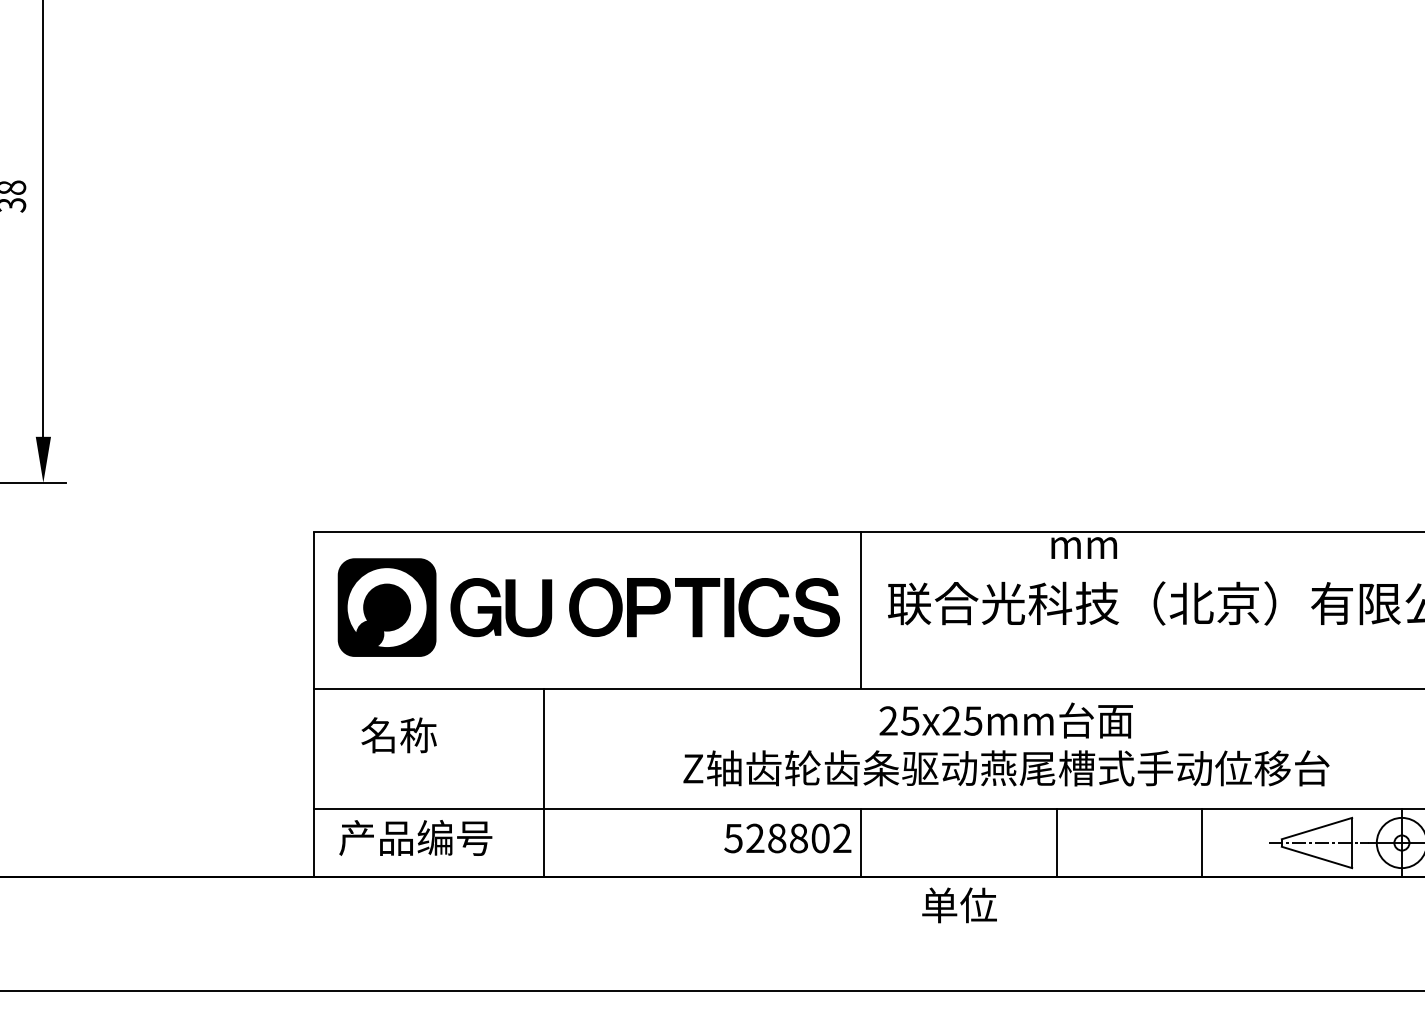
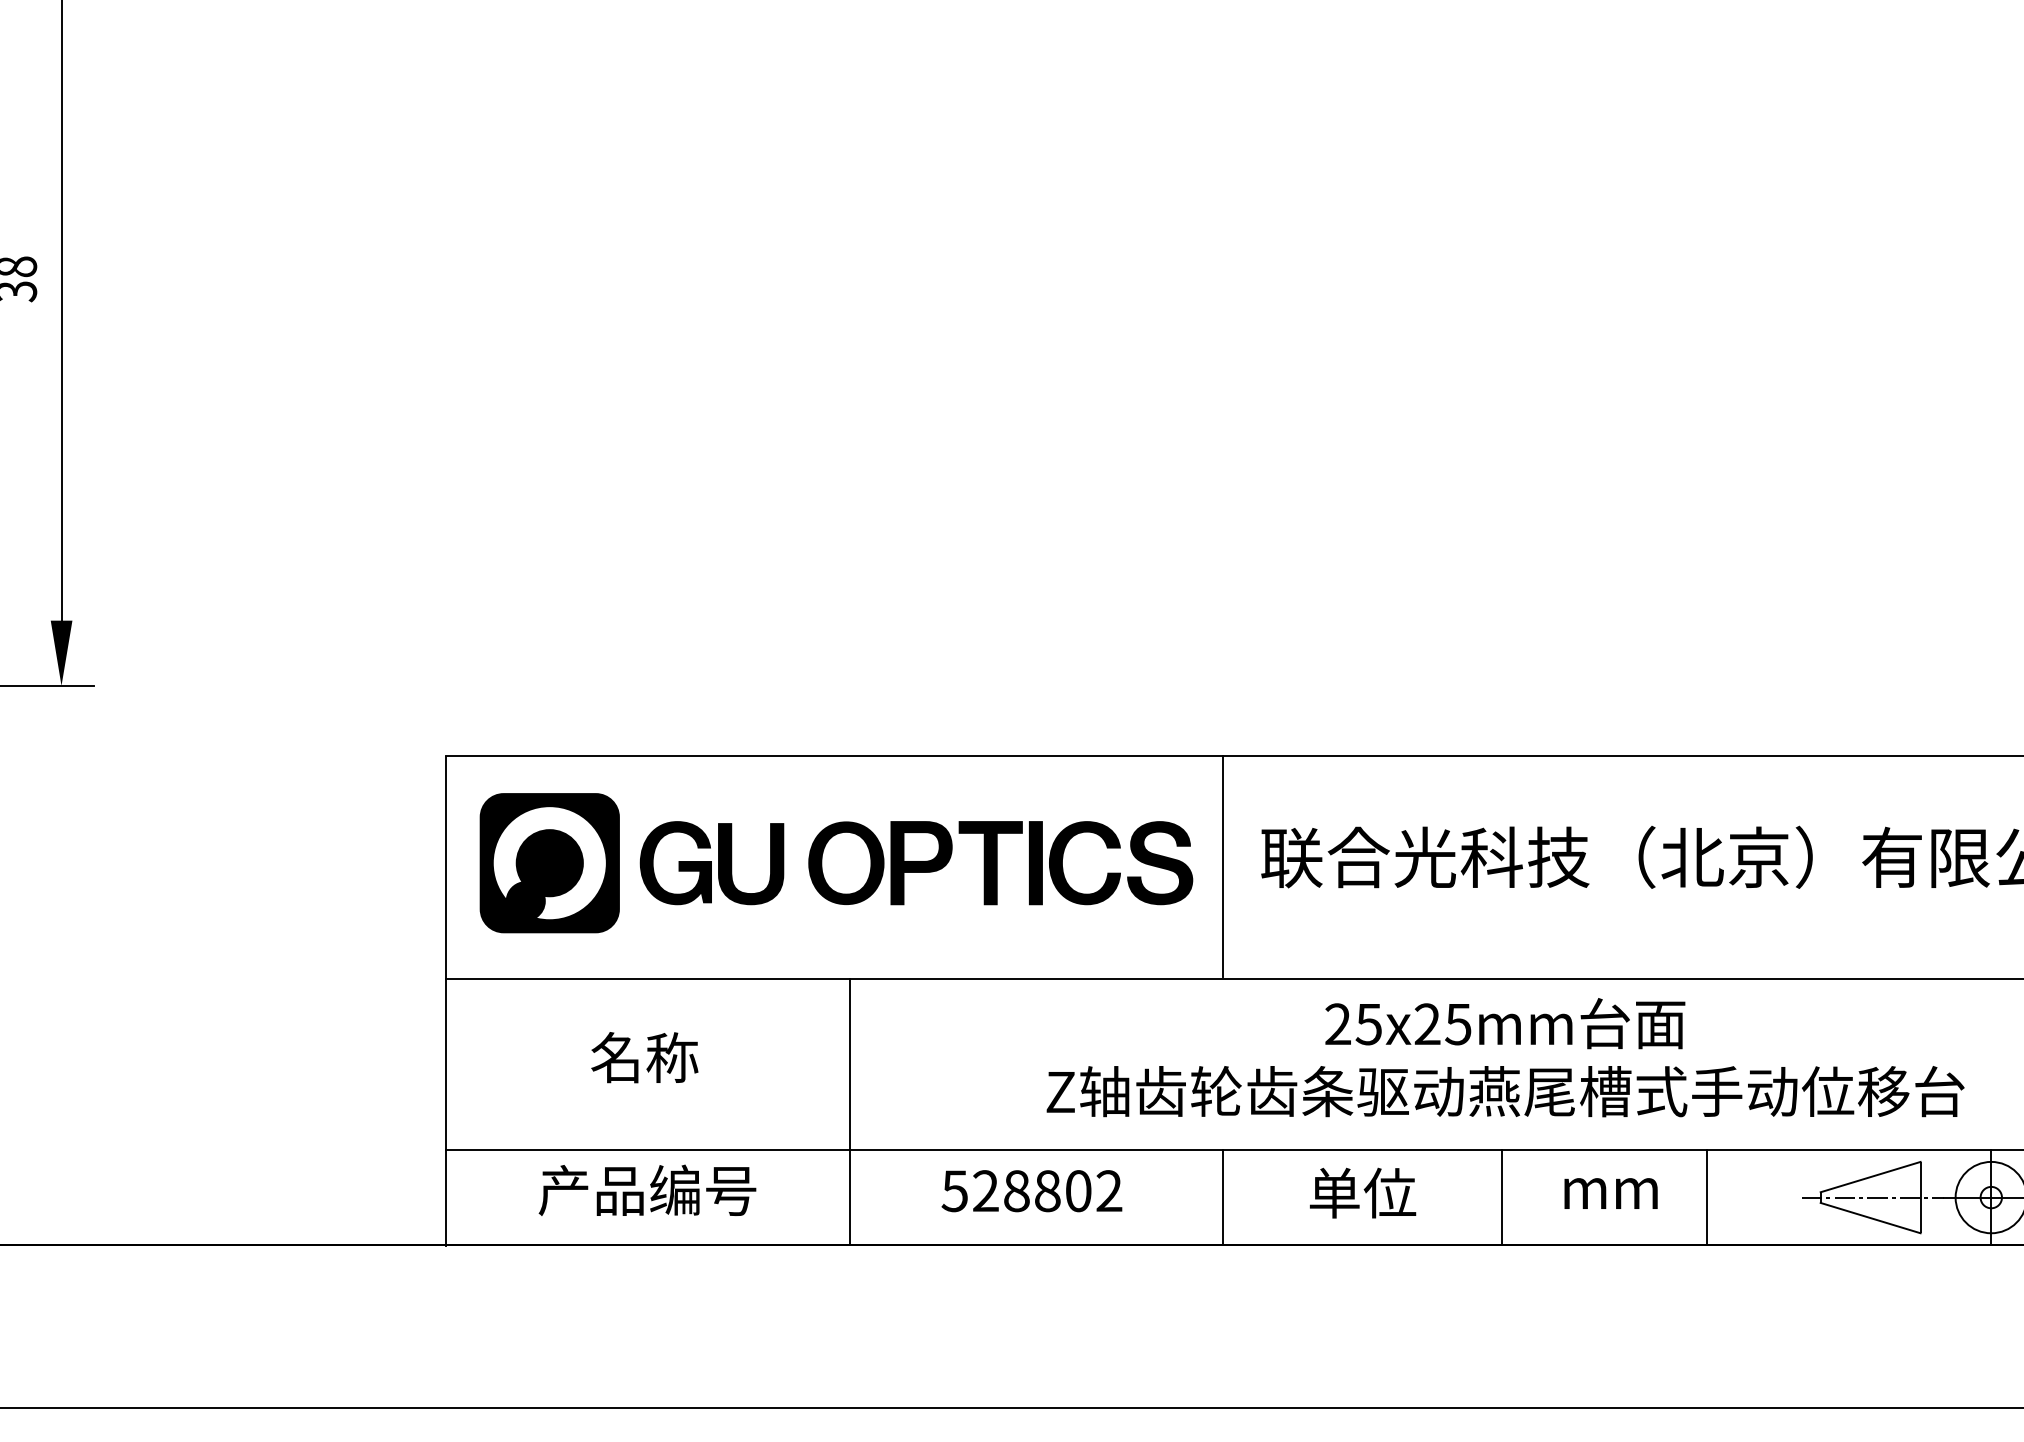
text: (1083, 547) -> (1610, 1193), moved
text: (398, 735) -> (644, 1057), moved
text: (1006, 744) -> (1505, 1057), moved
line: (543, 782) -> (849, 1111), moved
text: (415, 837) -> (647, 1189), moved
text: (787, 838) -> (1031, 1191), moved
text: (959, 904) -> (1363, 1192), moved

